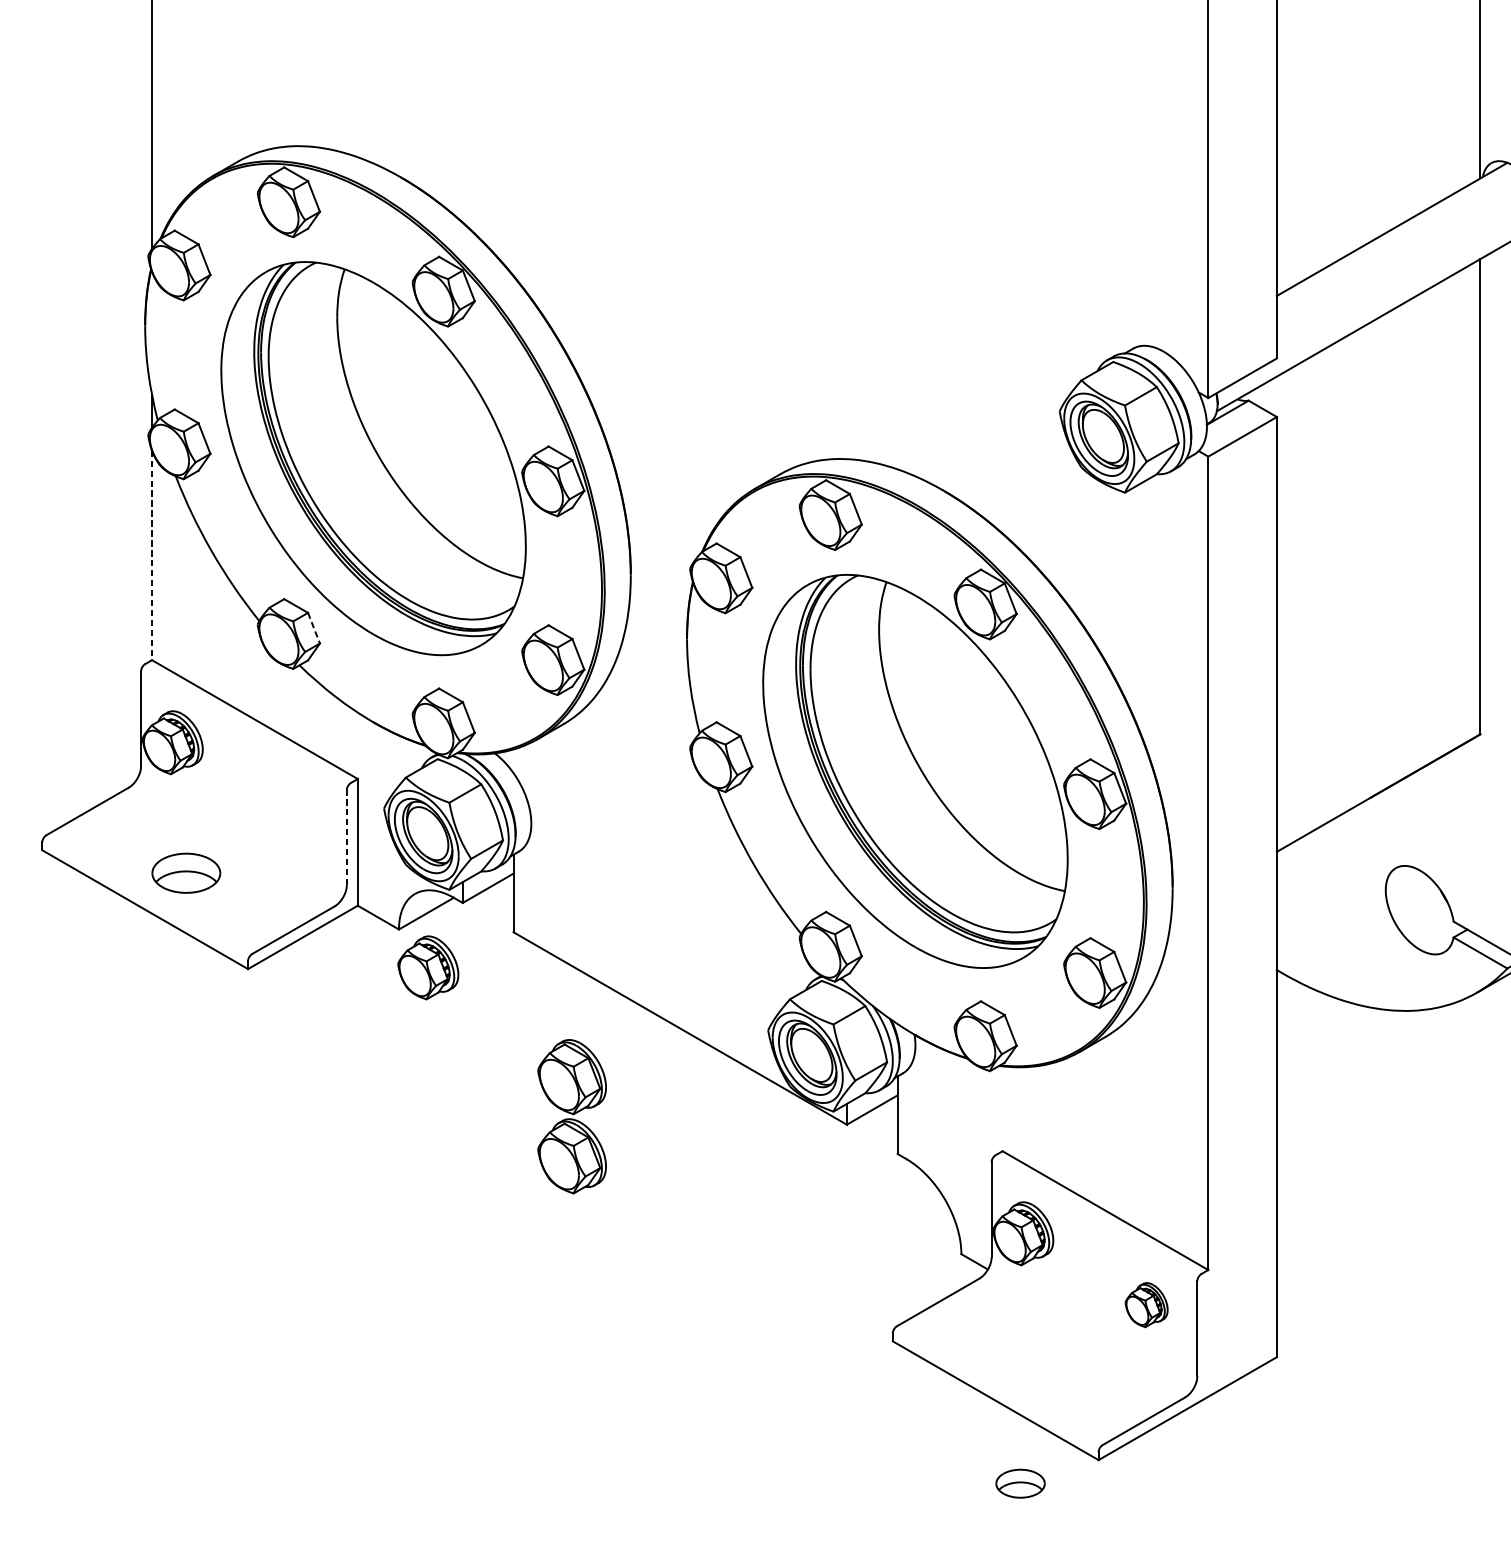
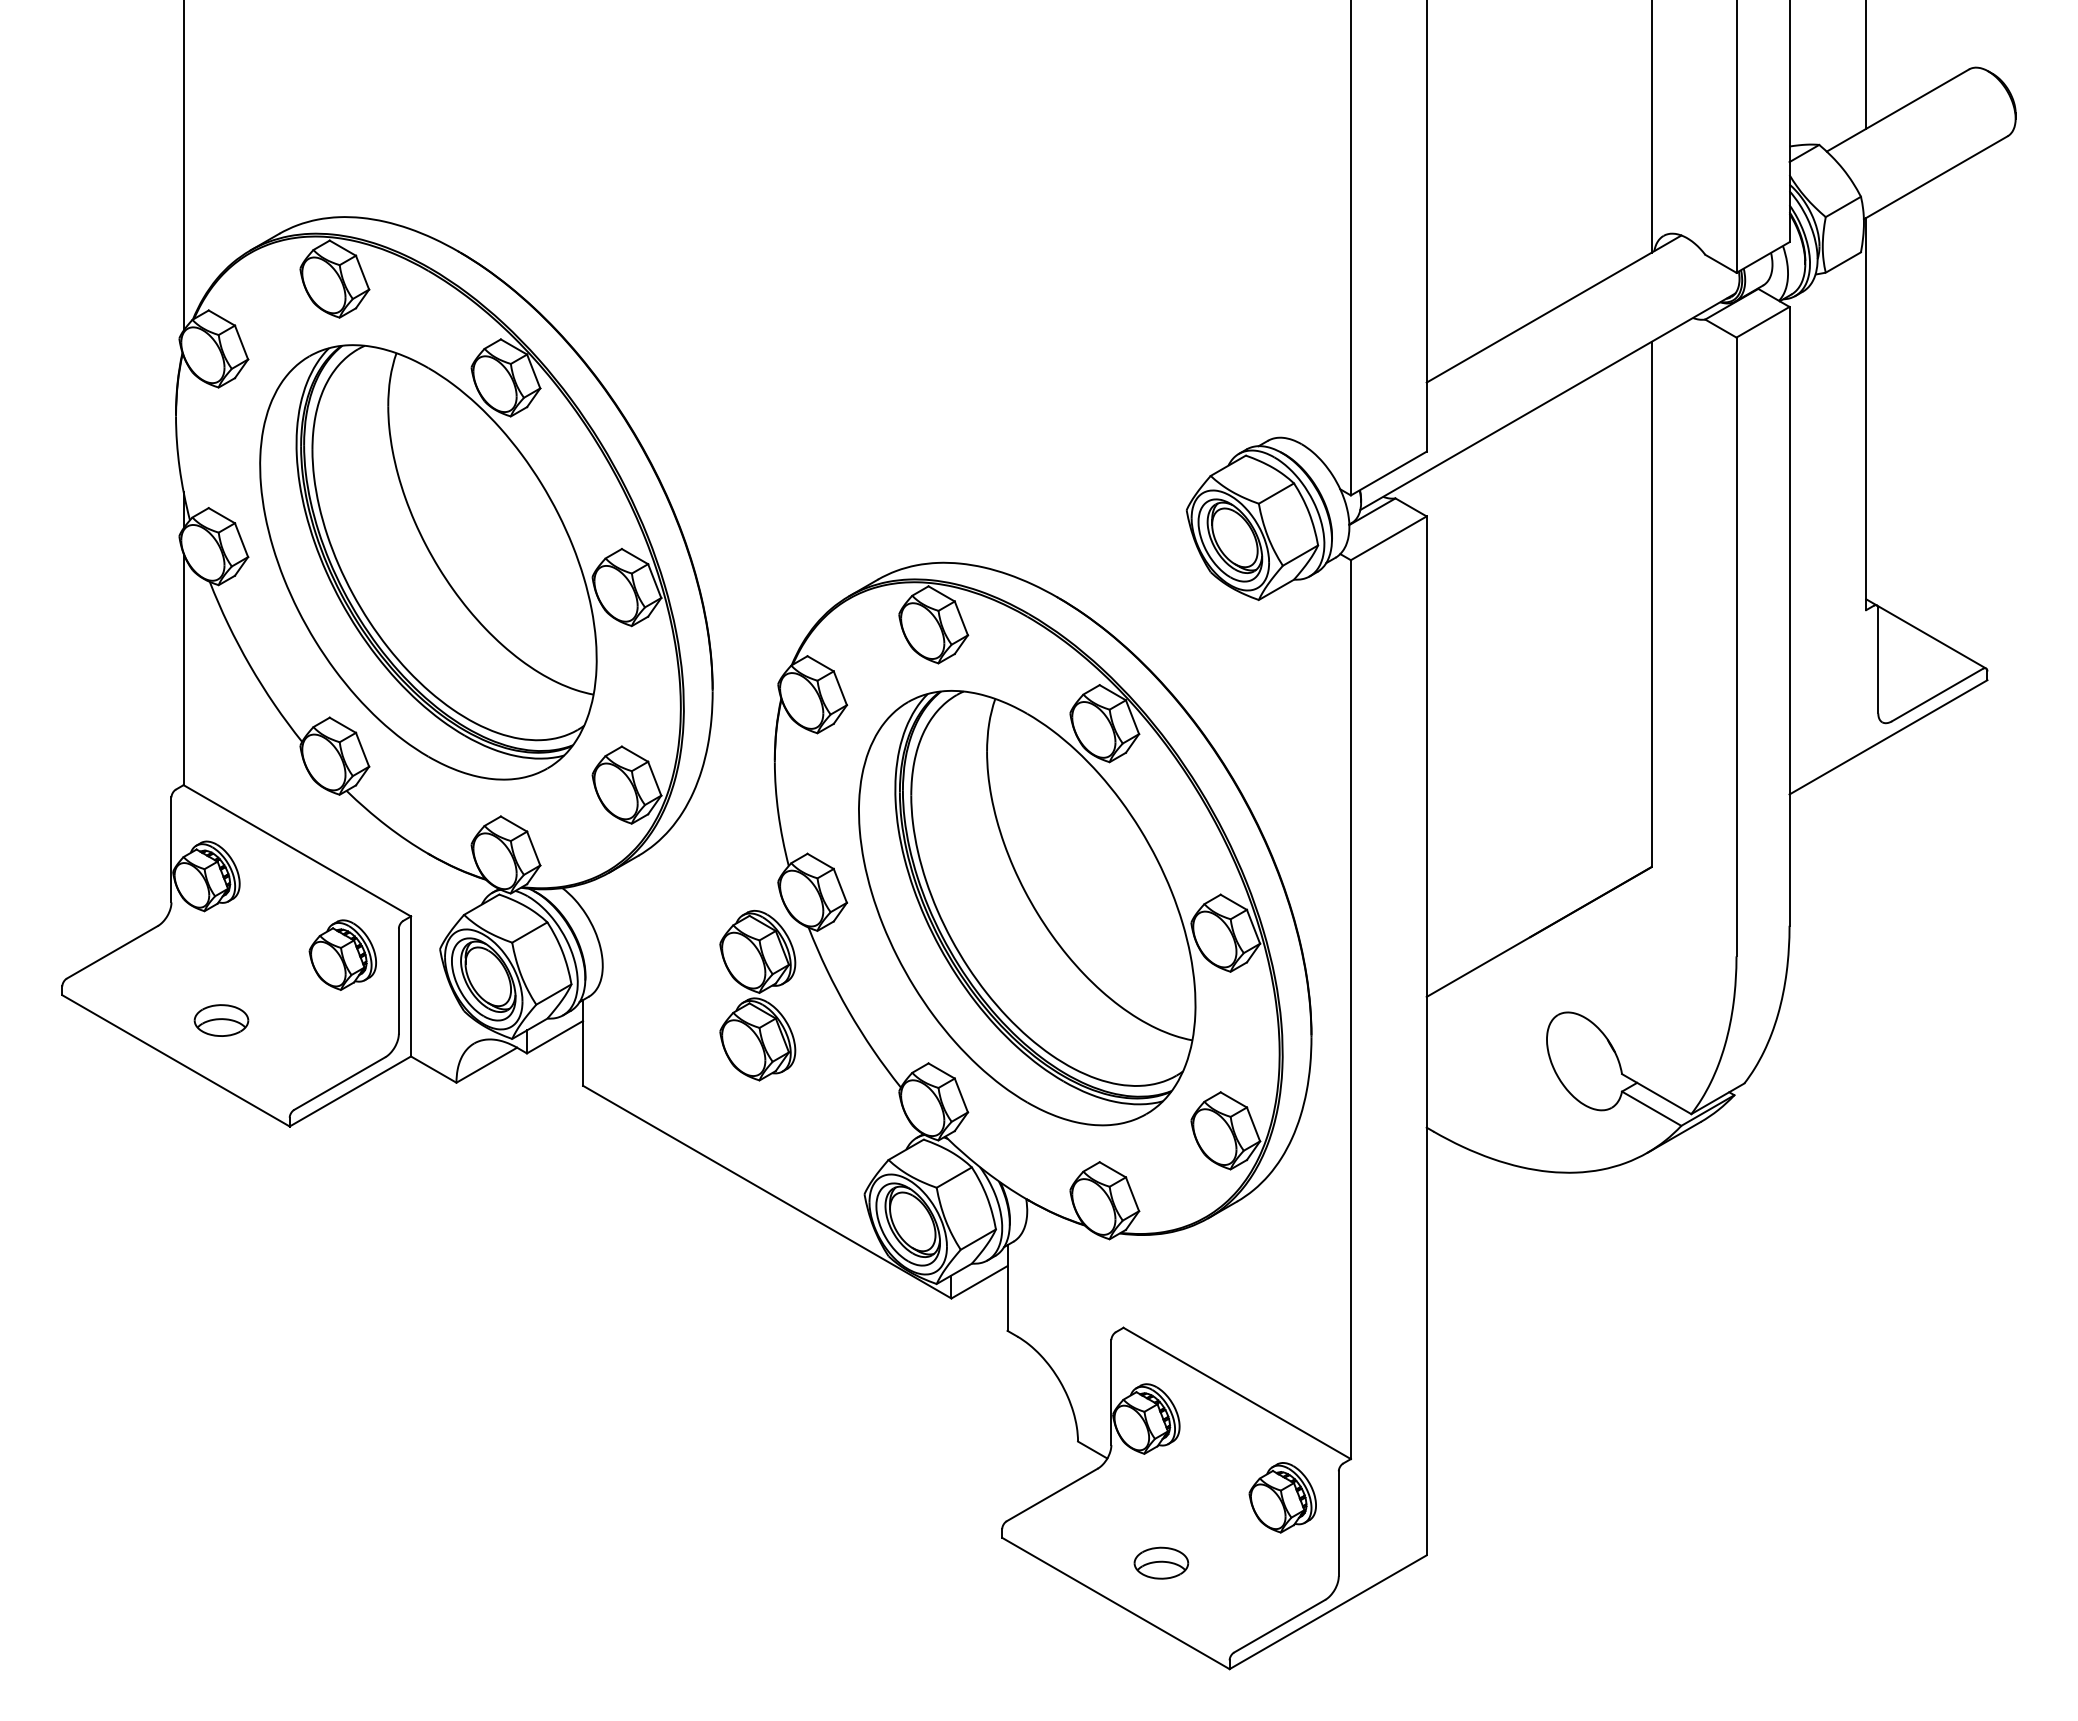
line: (151, 555) -> (183, 669), dashed -> solid
line: (313, 628) -> (362, 750), dashed -> solid
line: (346, 837) -> (398, 981), dashed -> solid
part: (186, 873) -> (221, 1020), size x0.71
part: (427, 967) -> (342, 954), moved
part: (571, 1116) -> (757, 995), moved
part: (1146, 1304) -> (1282, 1497), size x1.43
part: (1020, 1483) -> (1161, 1562), moved

